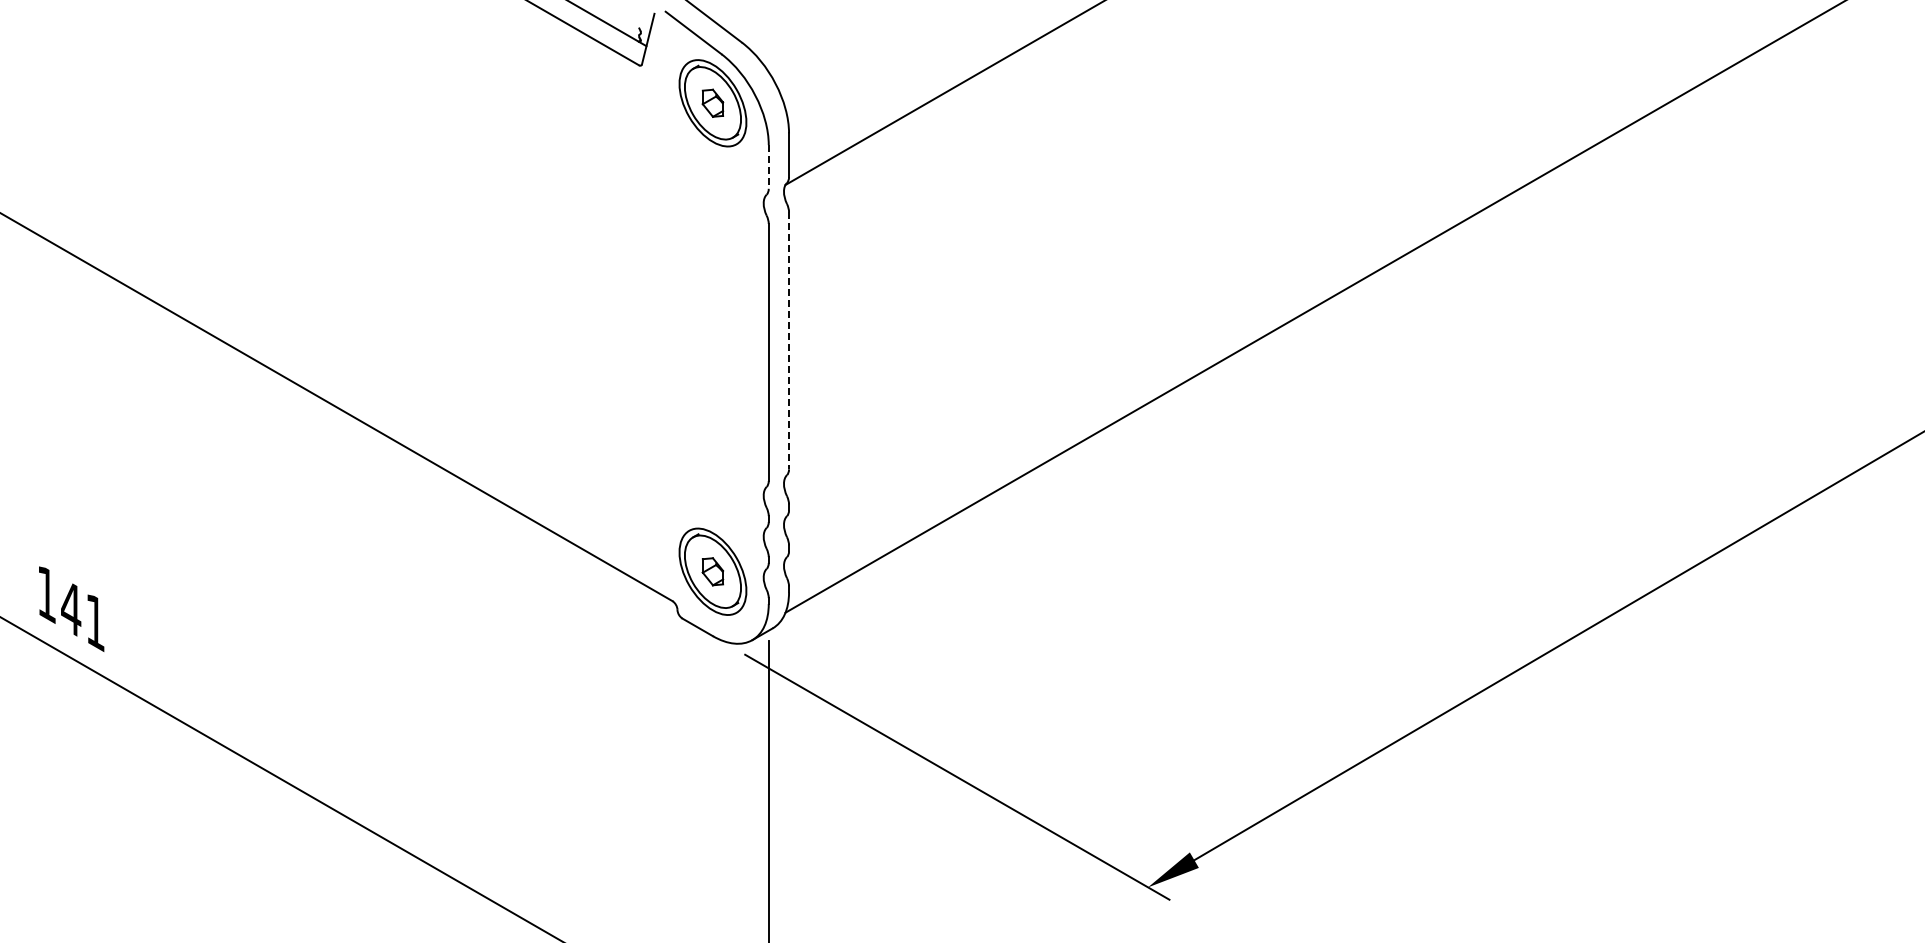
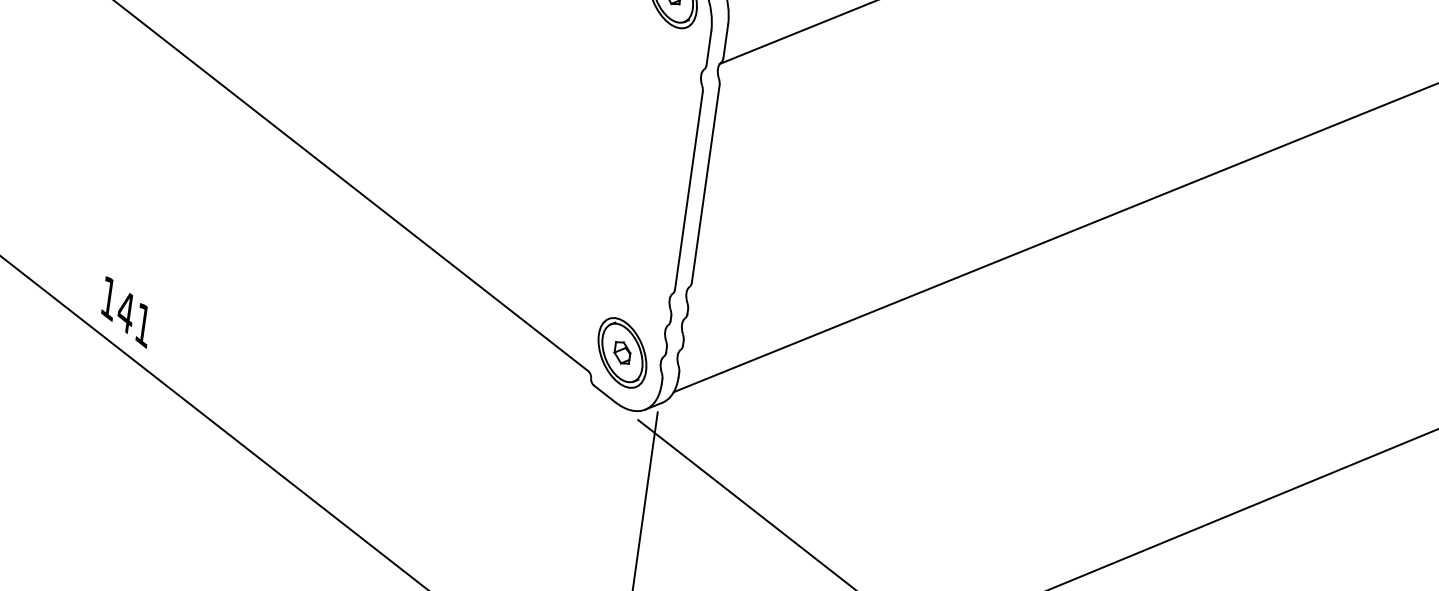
line: (768, 166) -> (708, 47), dashed -> solid
line: (789, 340) -> (706, 183), dashed -> solid

